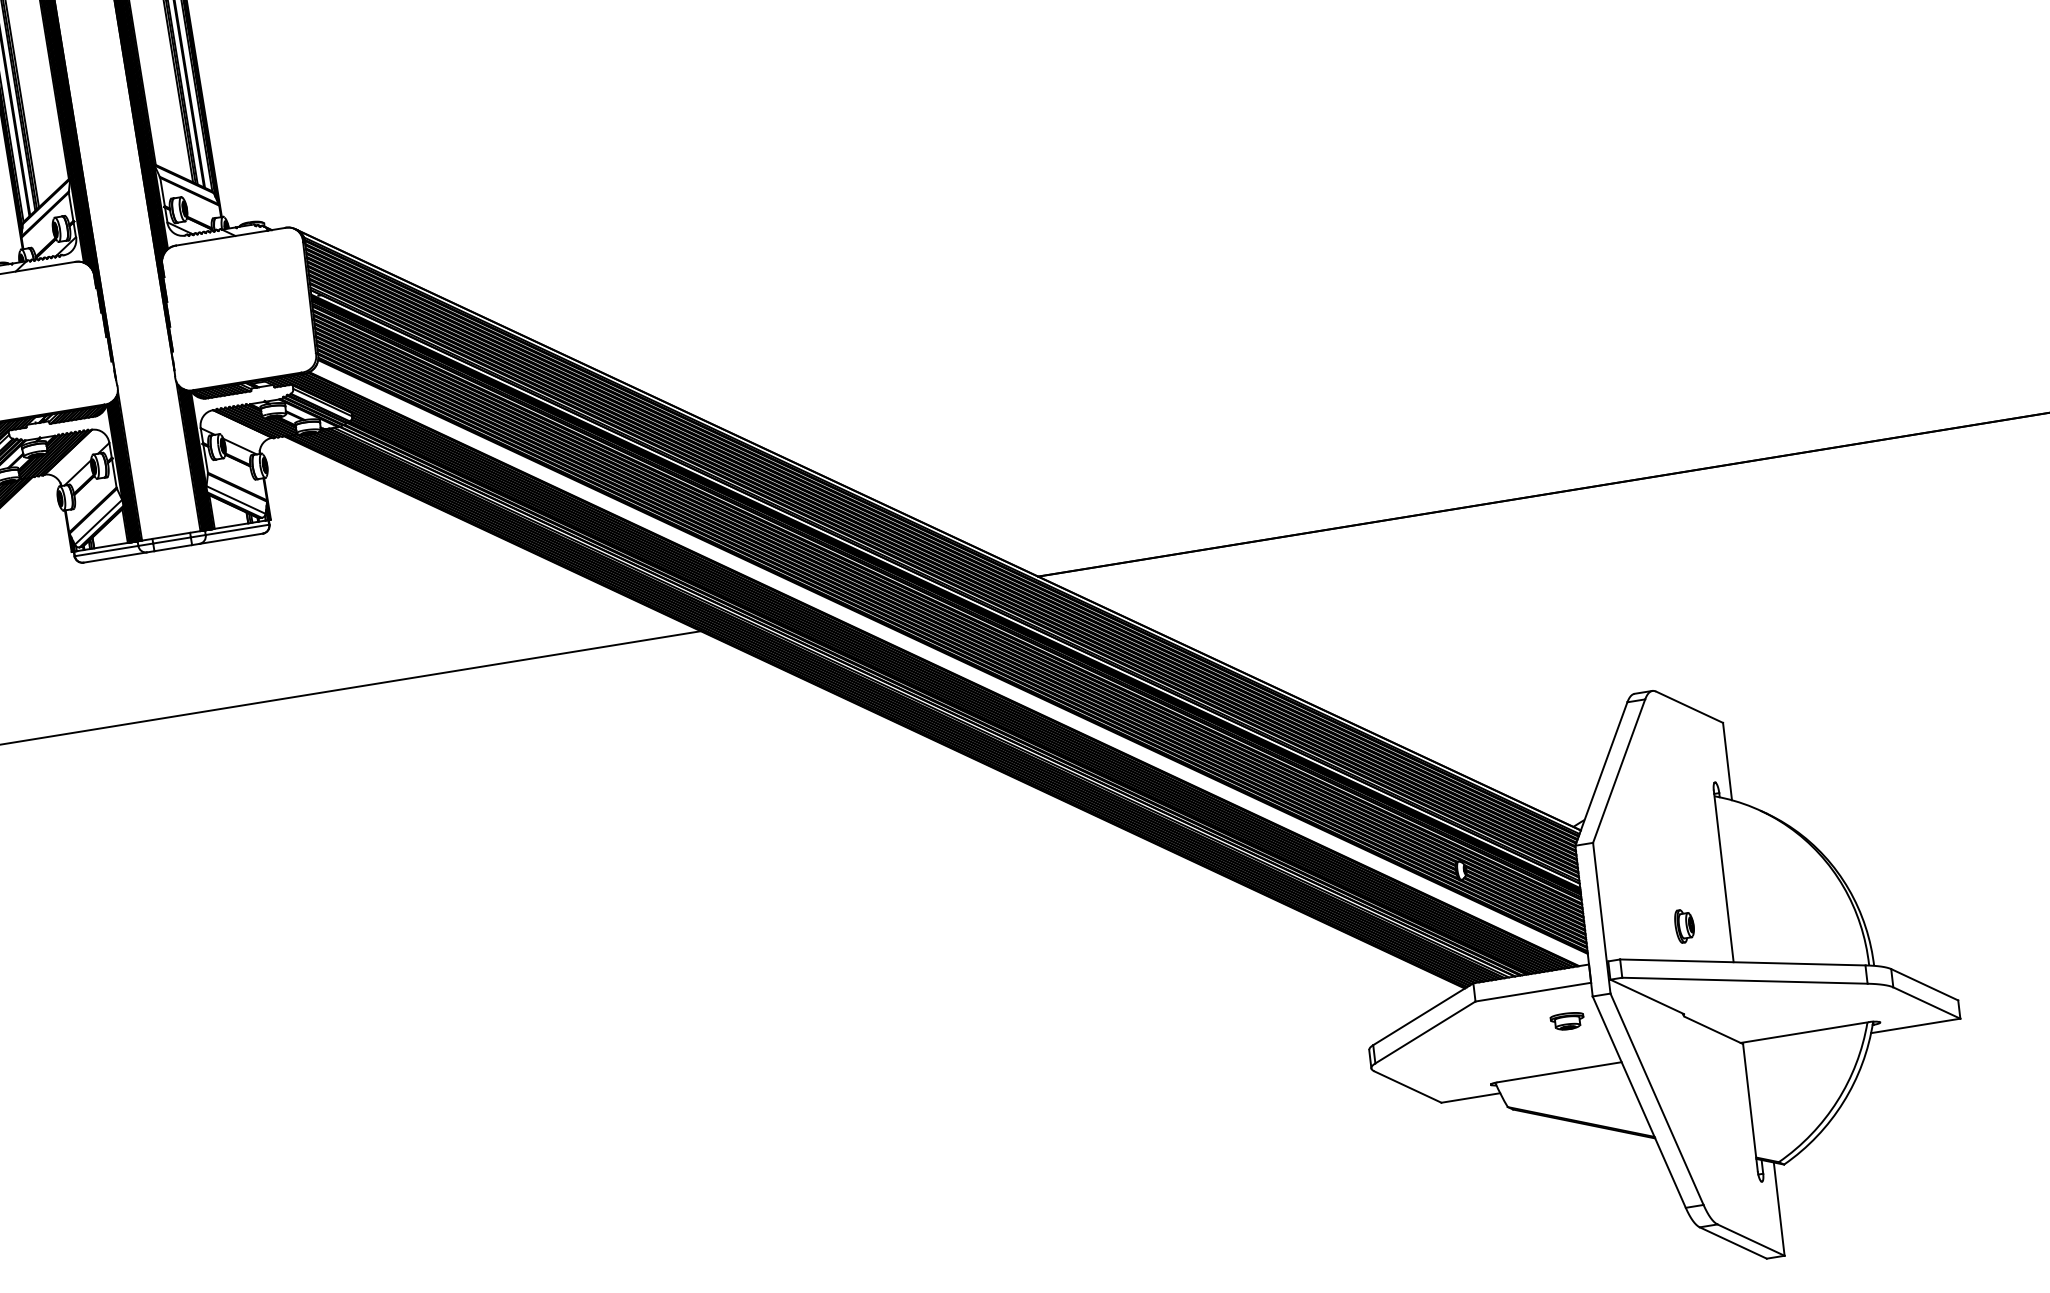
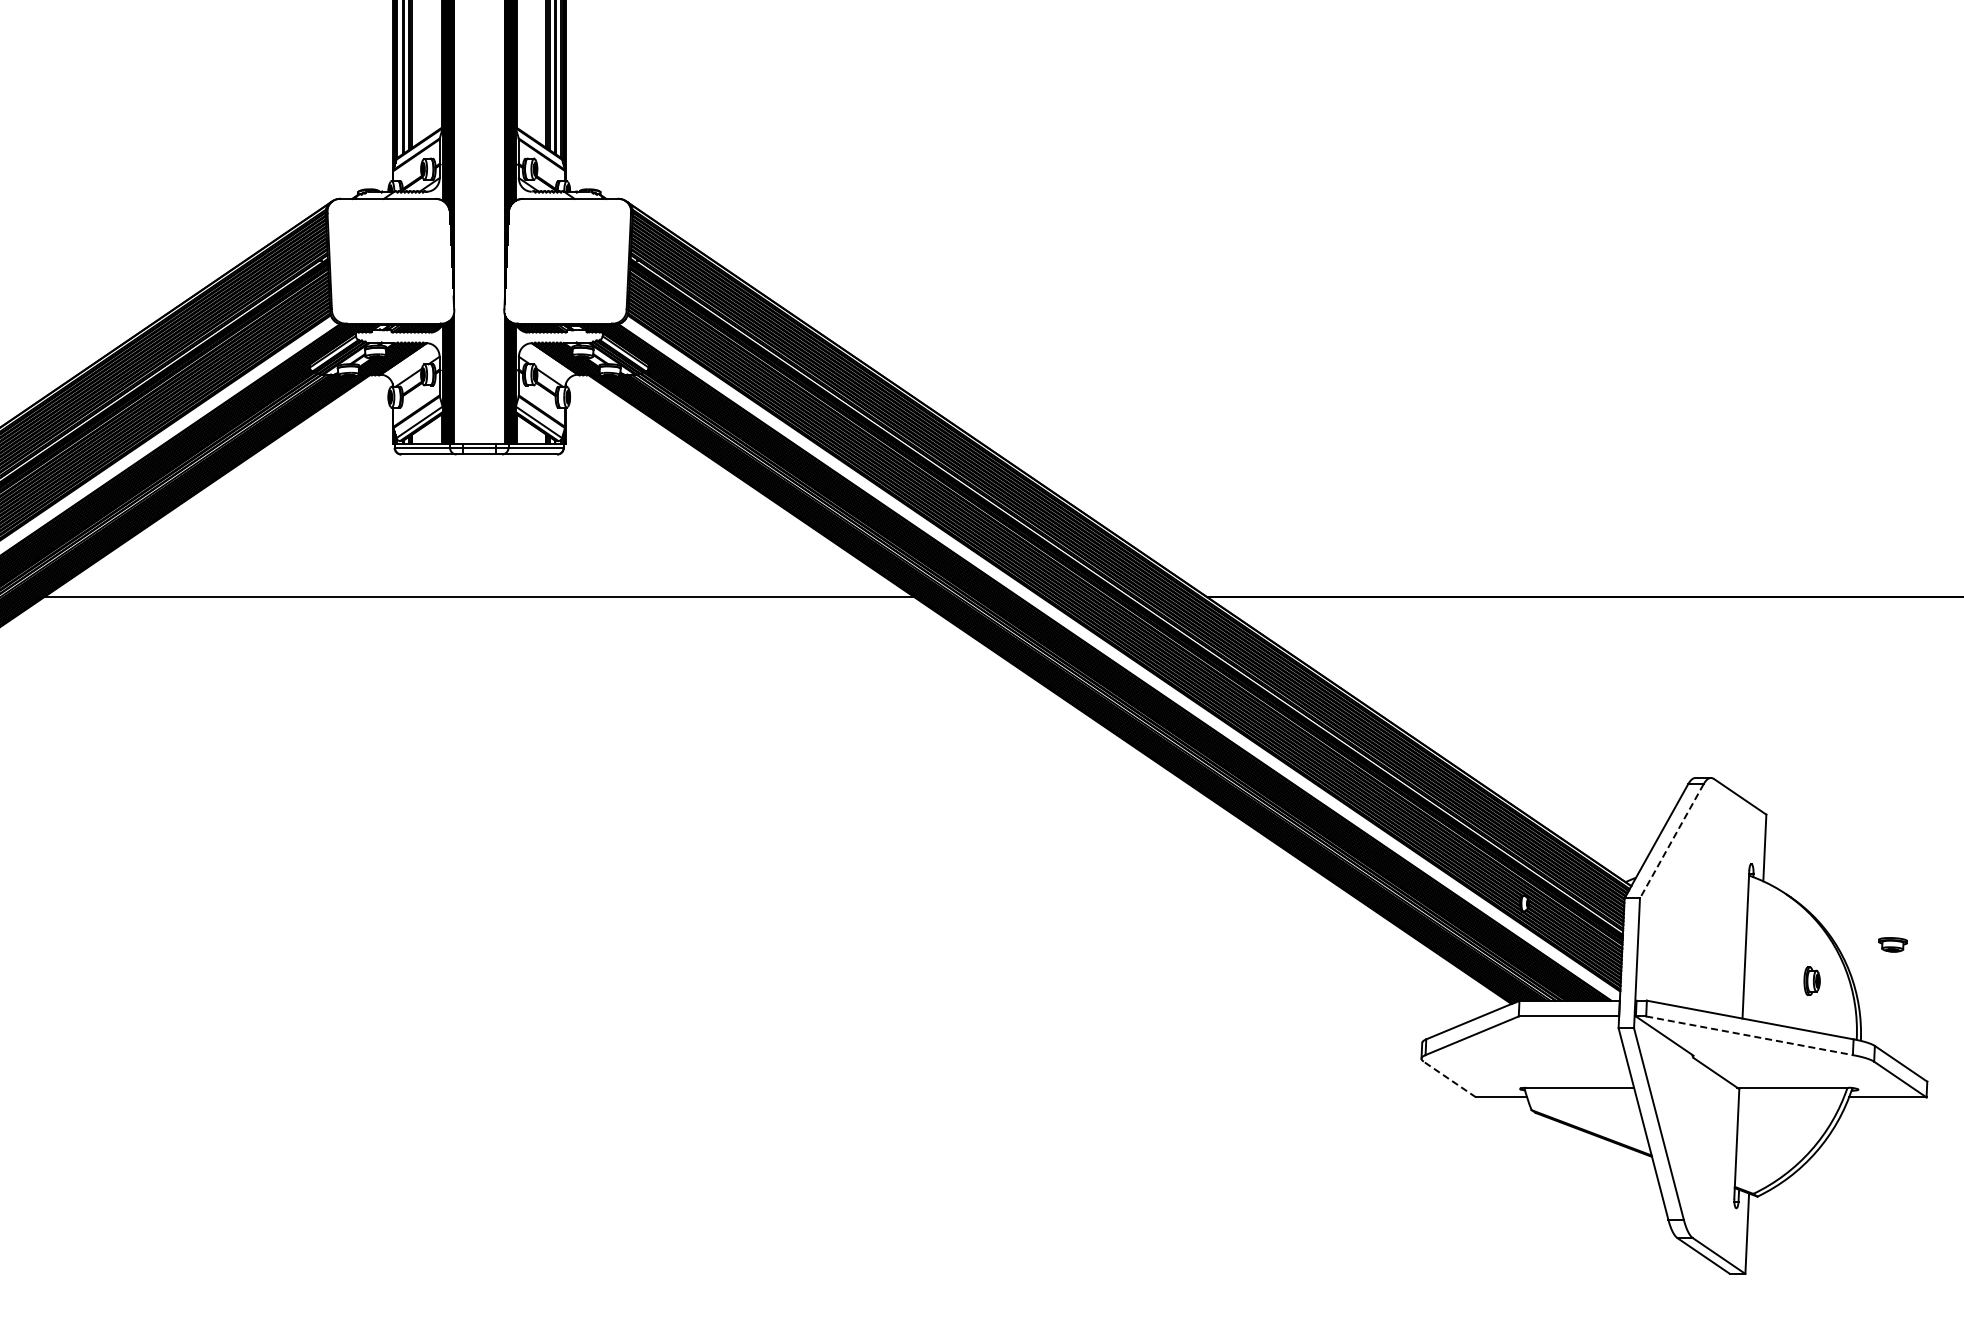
line: (1618, 771) -> (1671, 841), solid -> dashed
part: (1683, 925) -> (1811, 980), moved
line: (1745, 980) -> (1750, 1035), solid -> dashed
part: (1567, 1021) -> (1892, 944), moved
line: (1407, 1087) -> (1449, 1079), solid -> dashed

